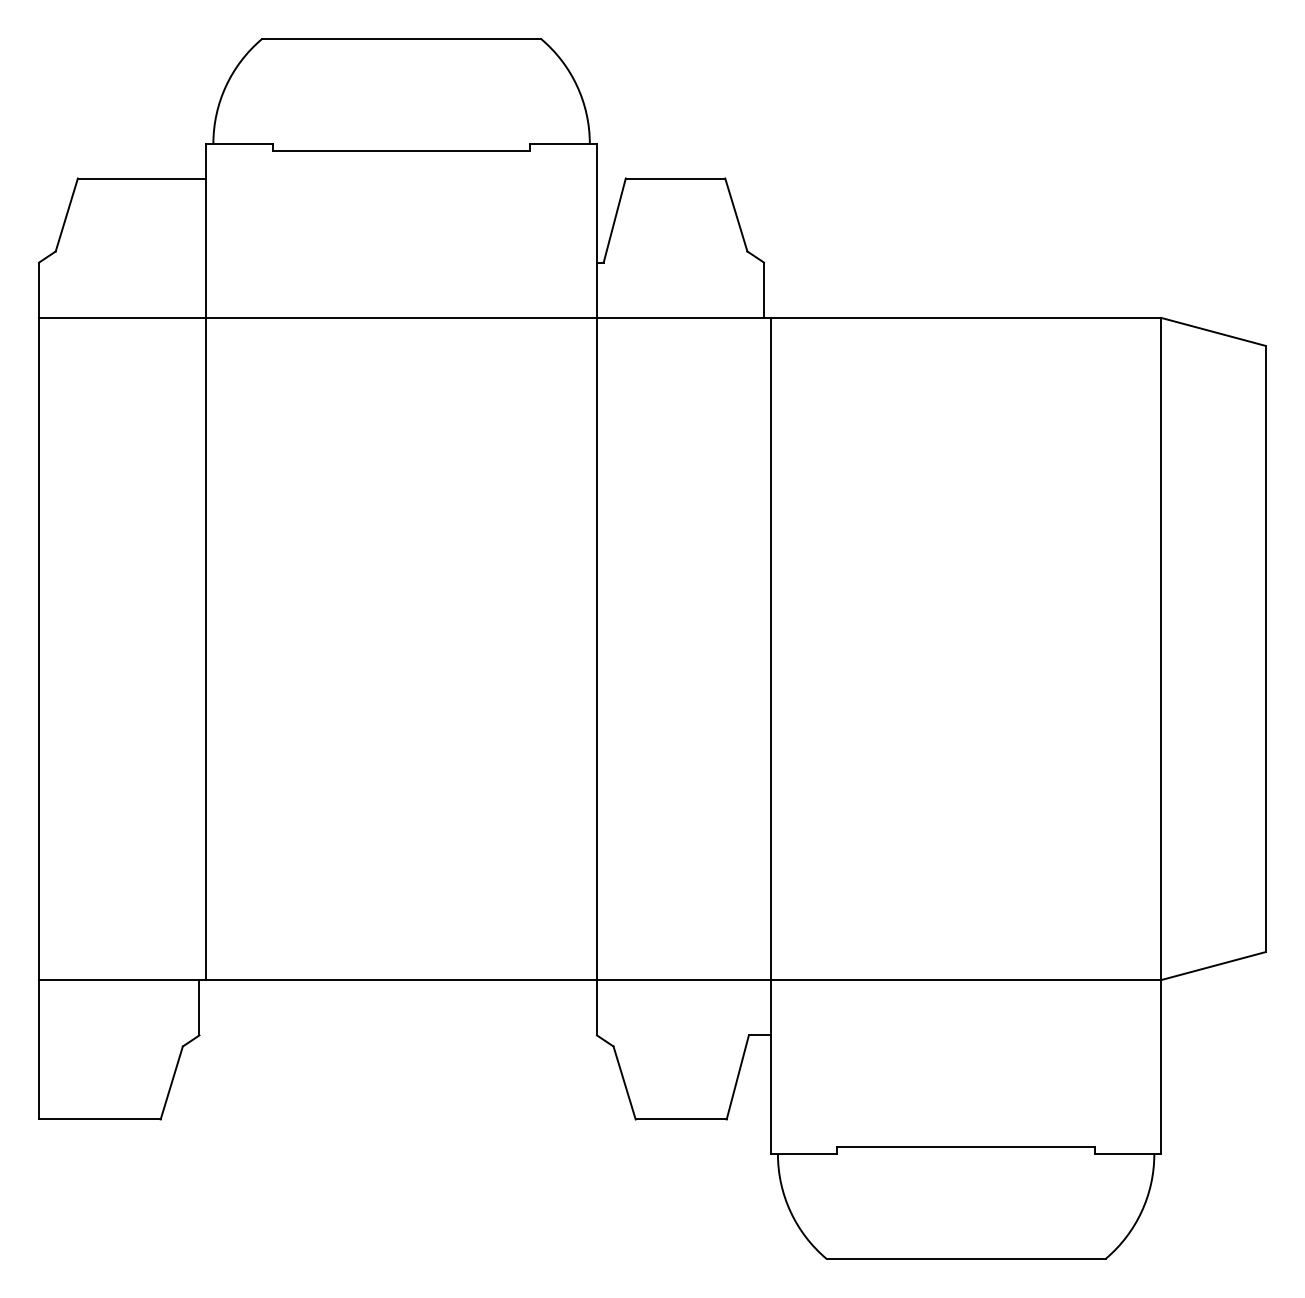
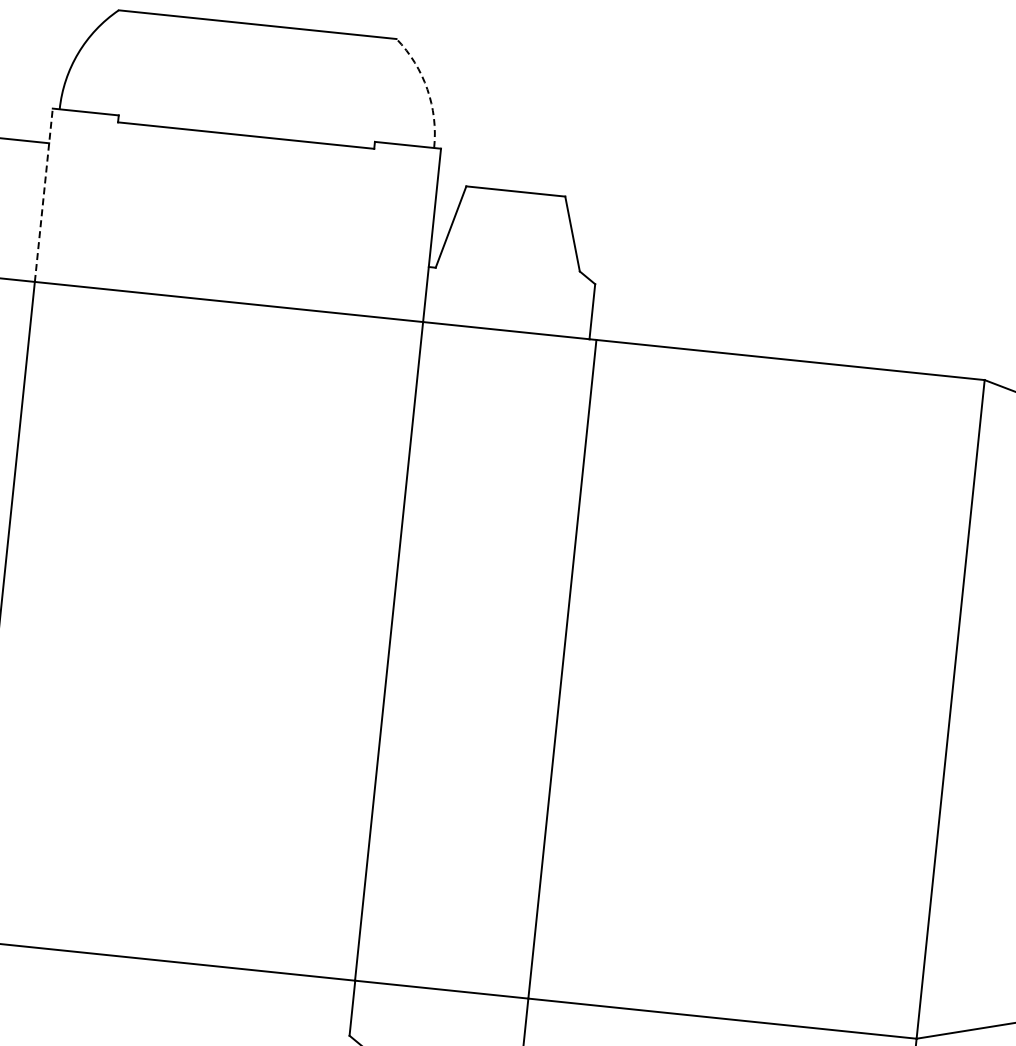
arc: (577, 86) -> (427, 89), solid -> dashed
line: (206, 230) -> (43, 194), solid -> dashed

